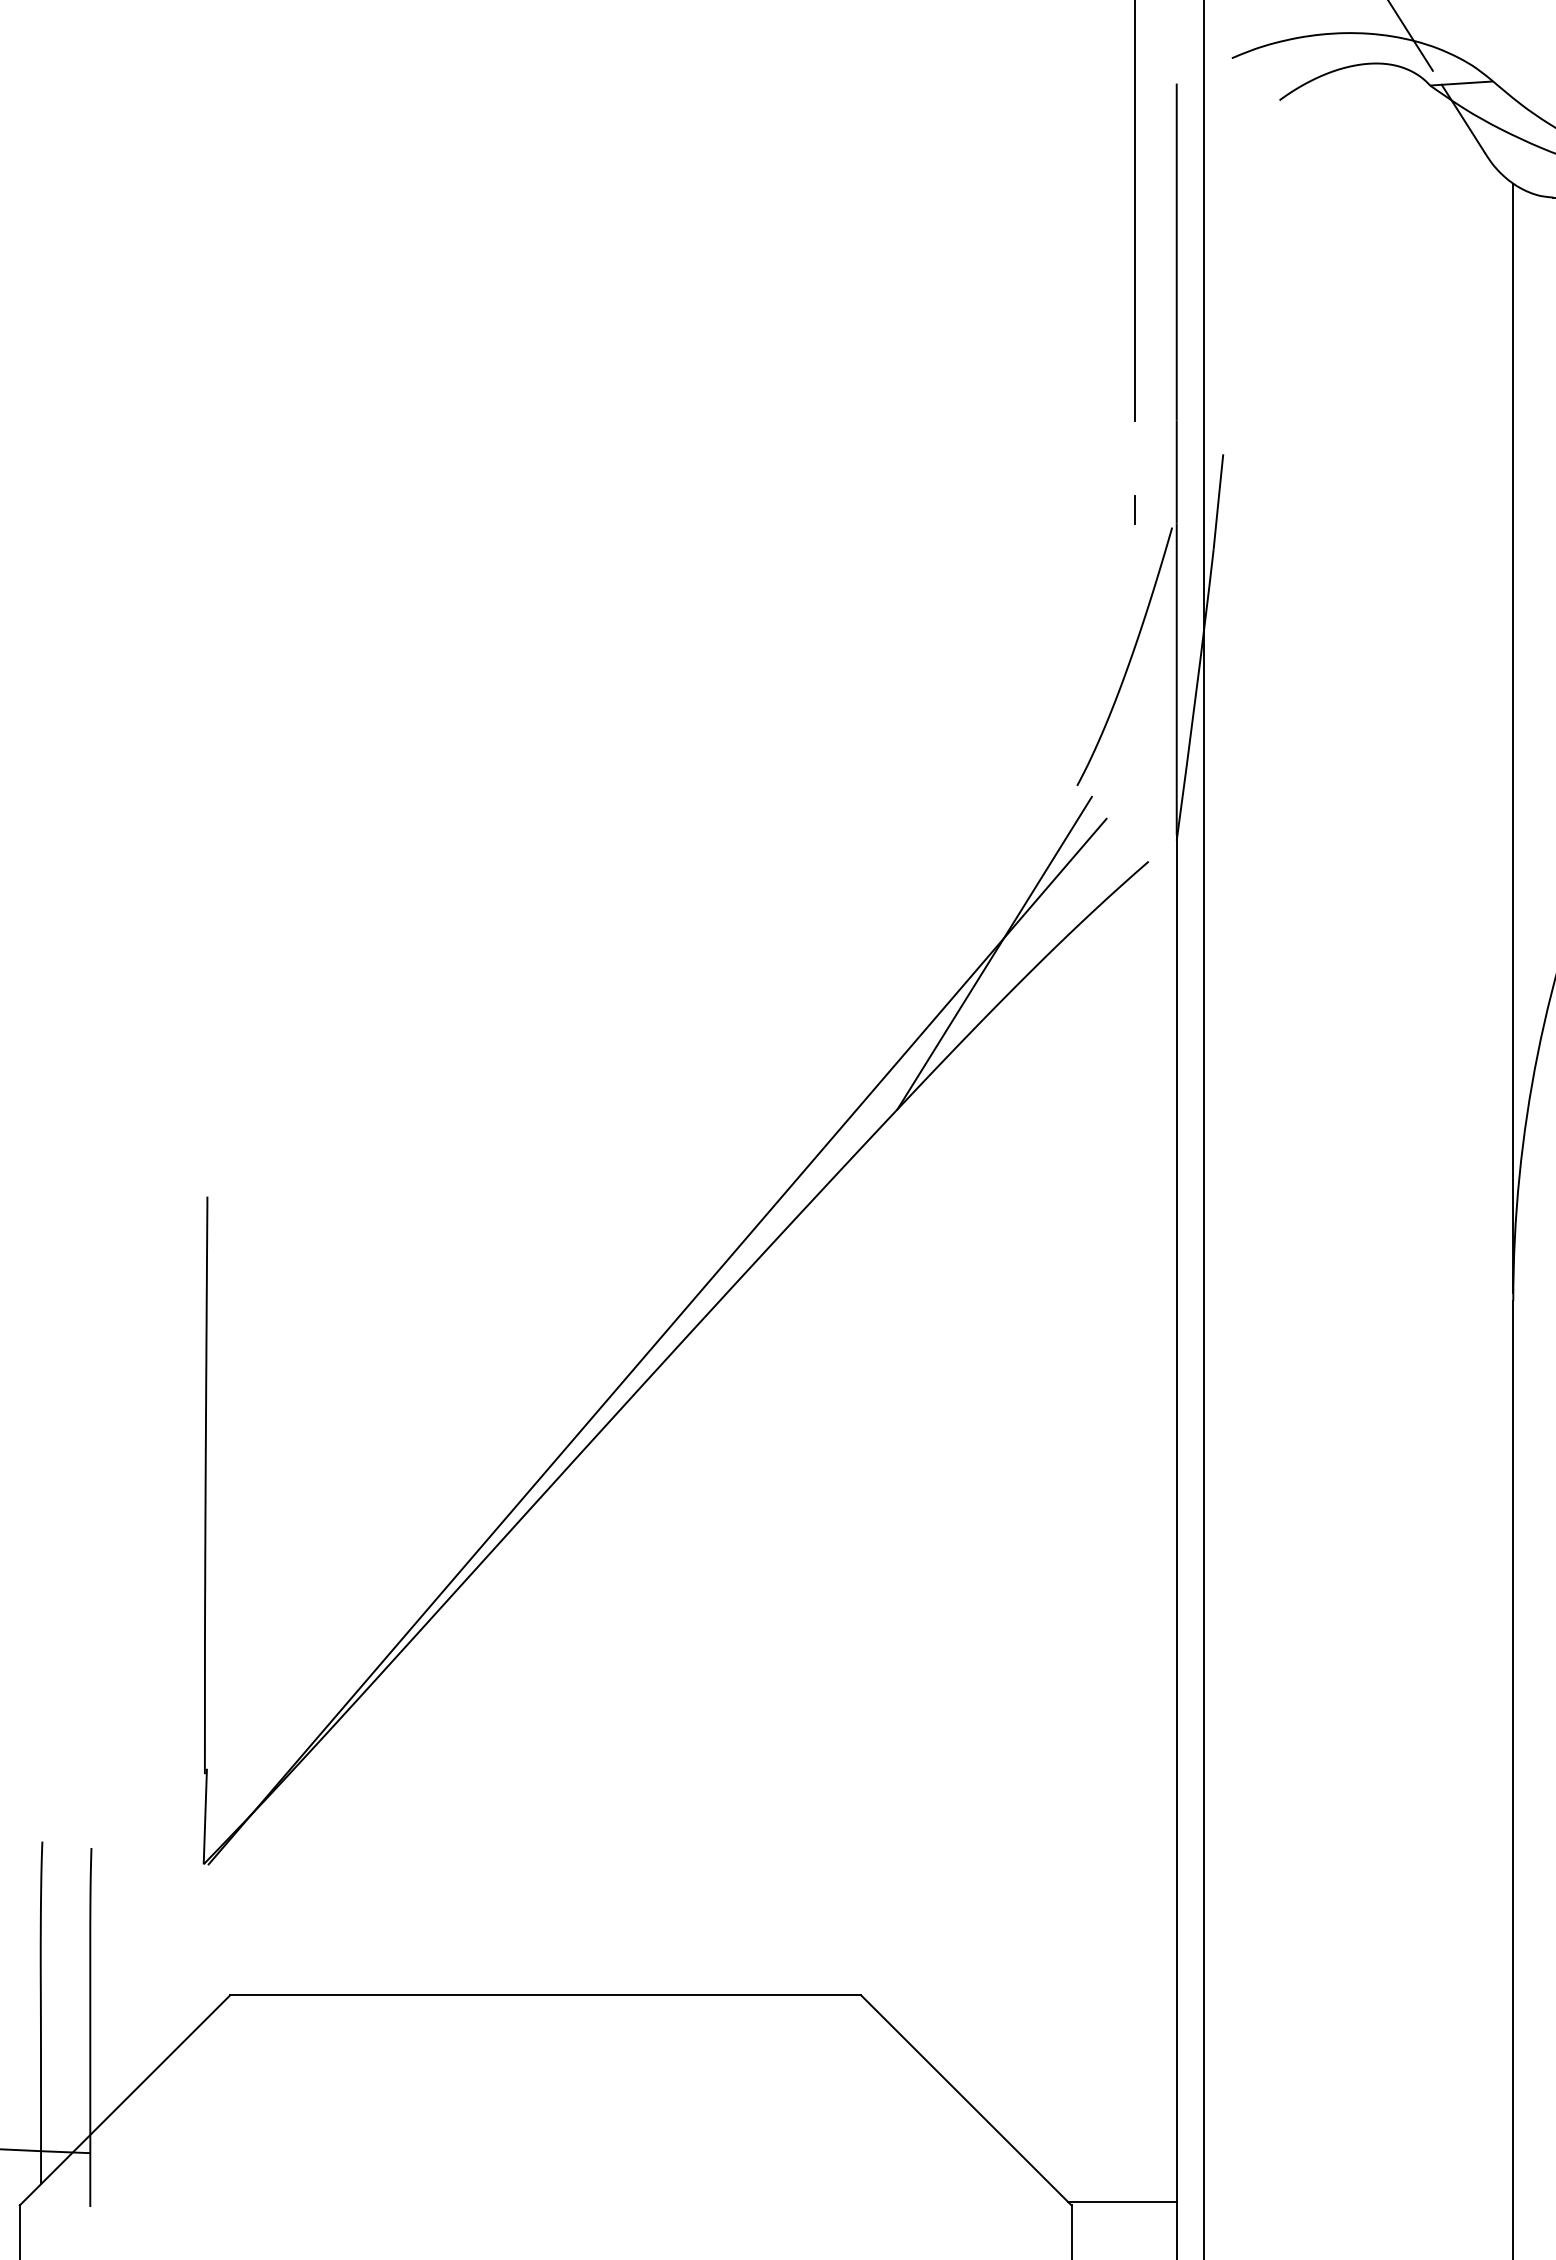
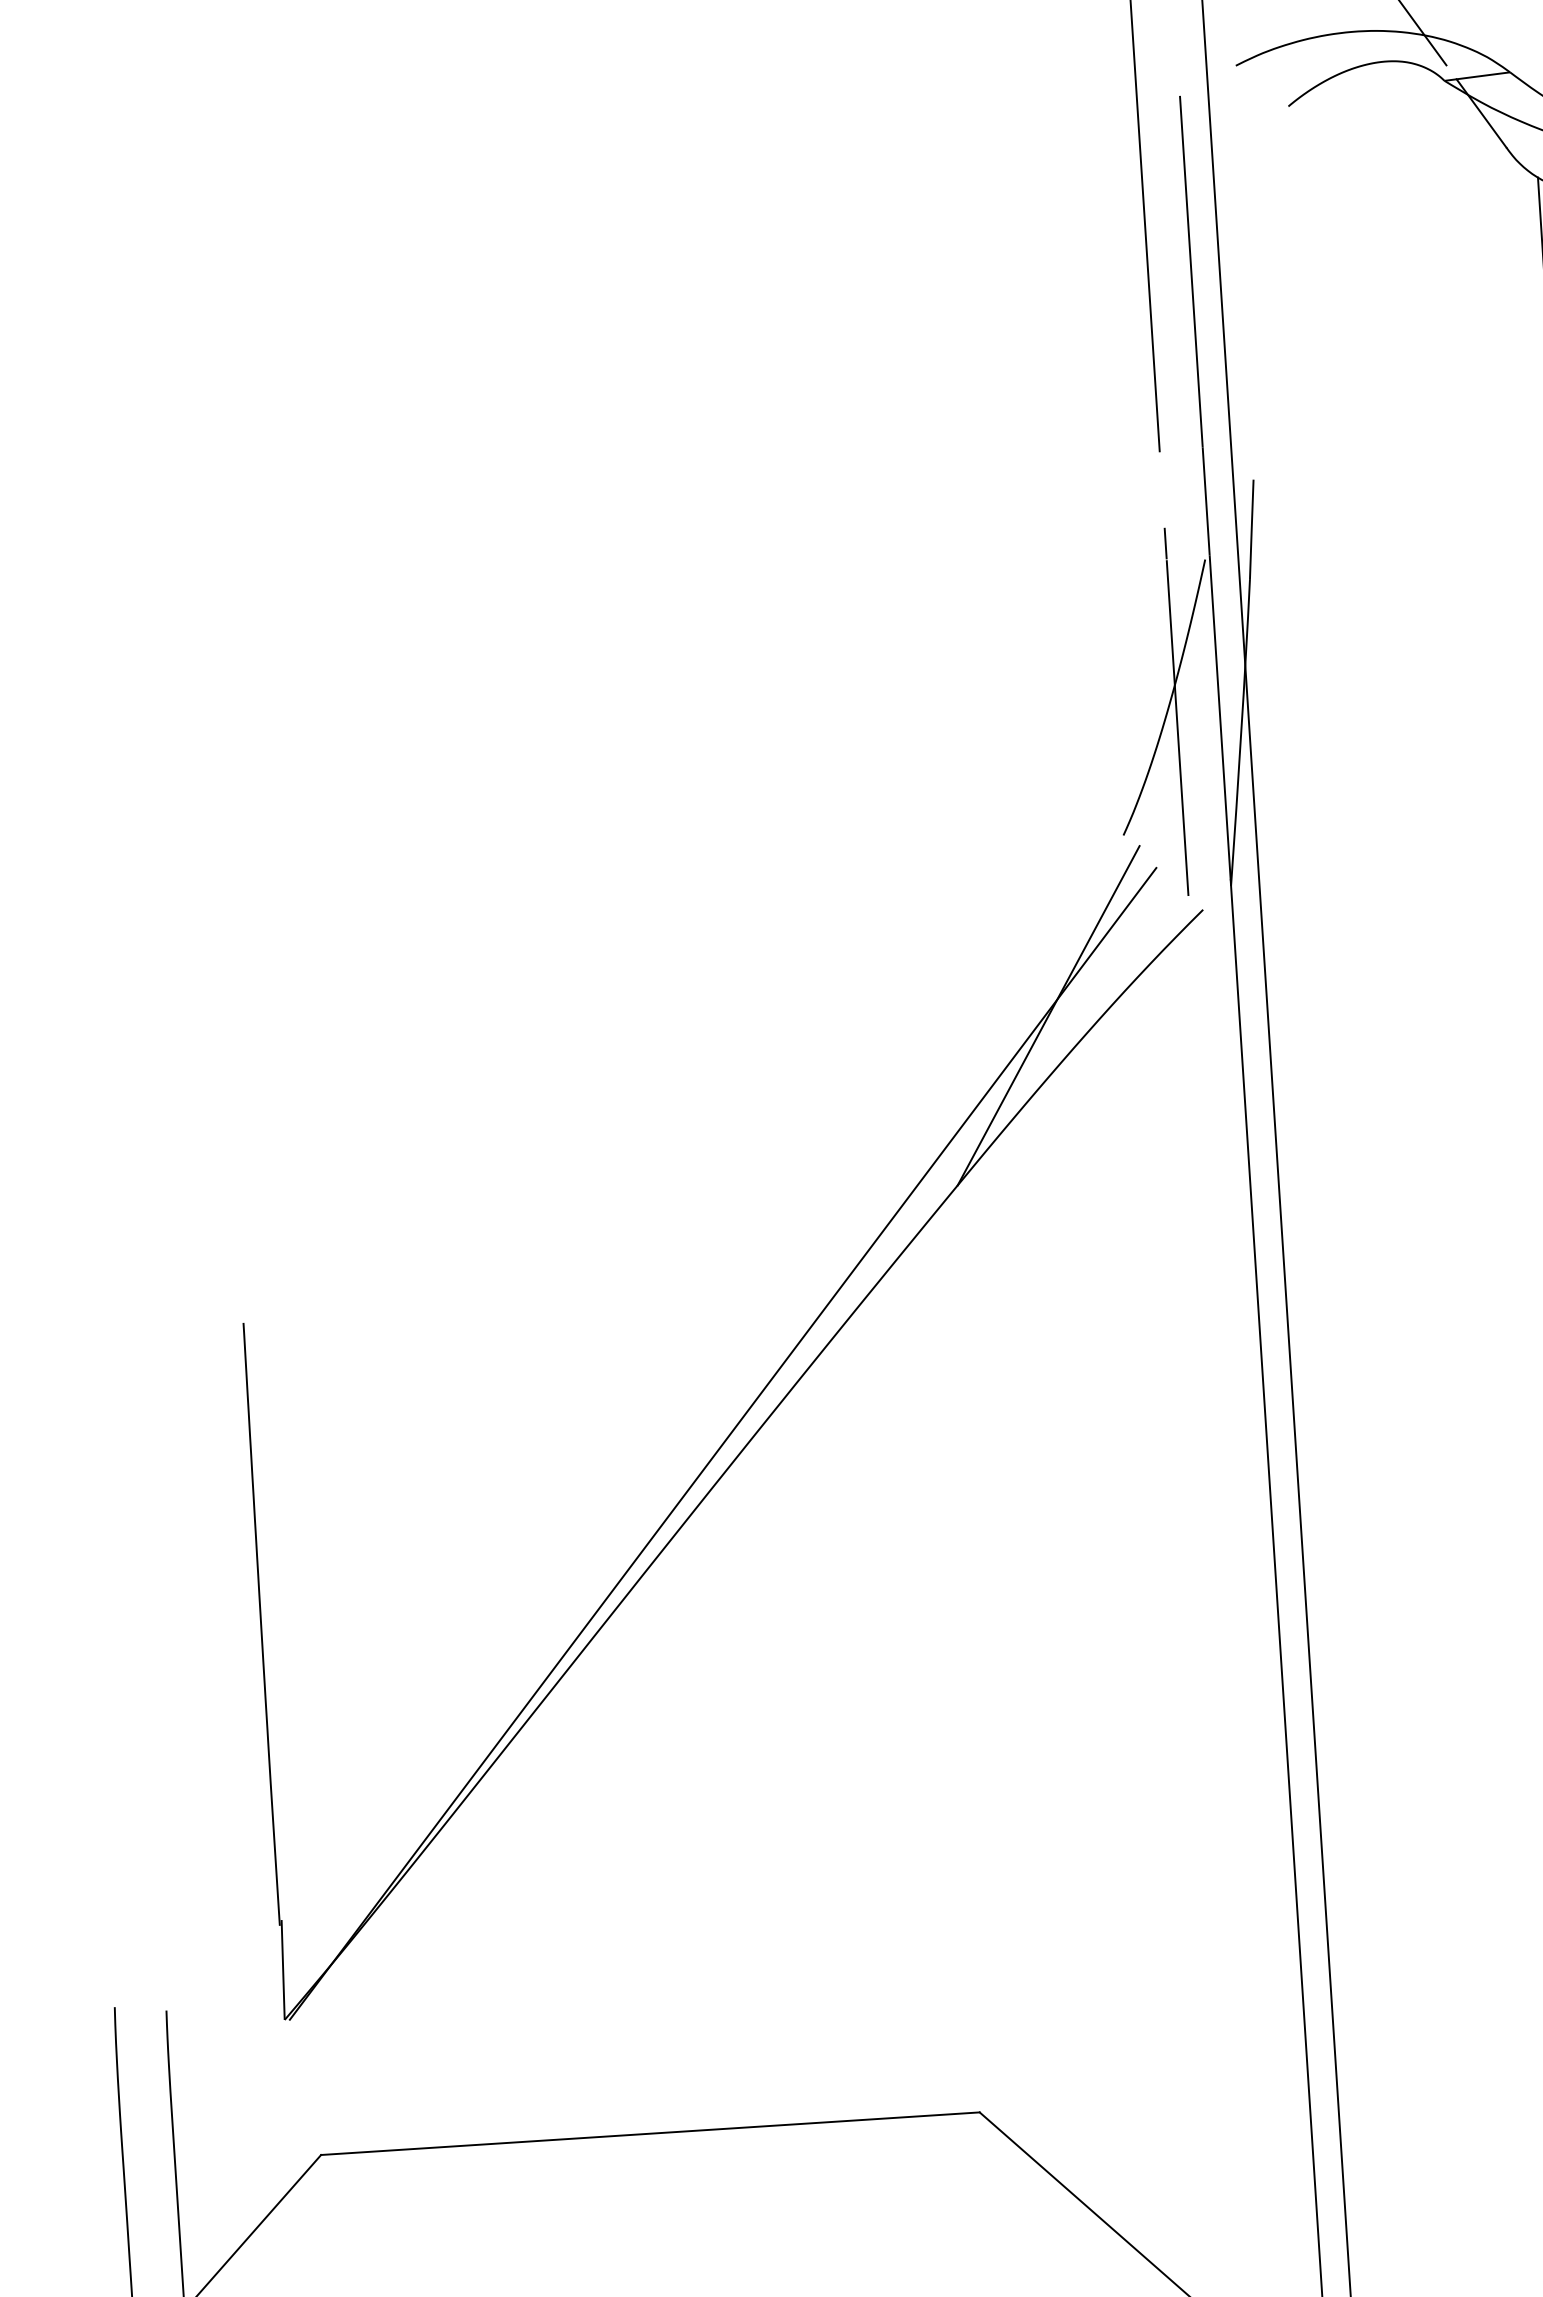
line: (1135, 686) -> (1177, 727), added

